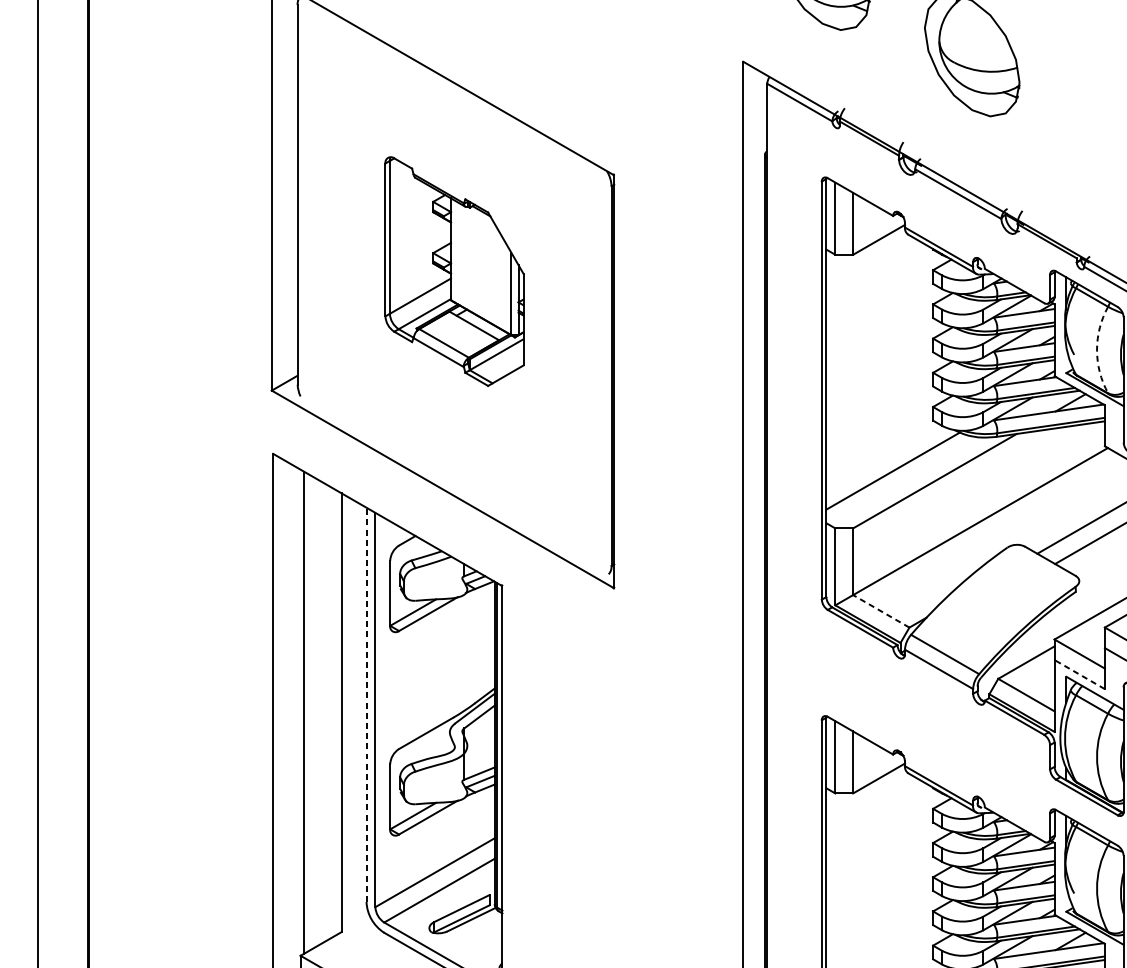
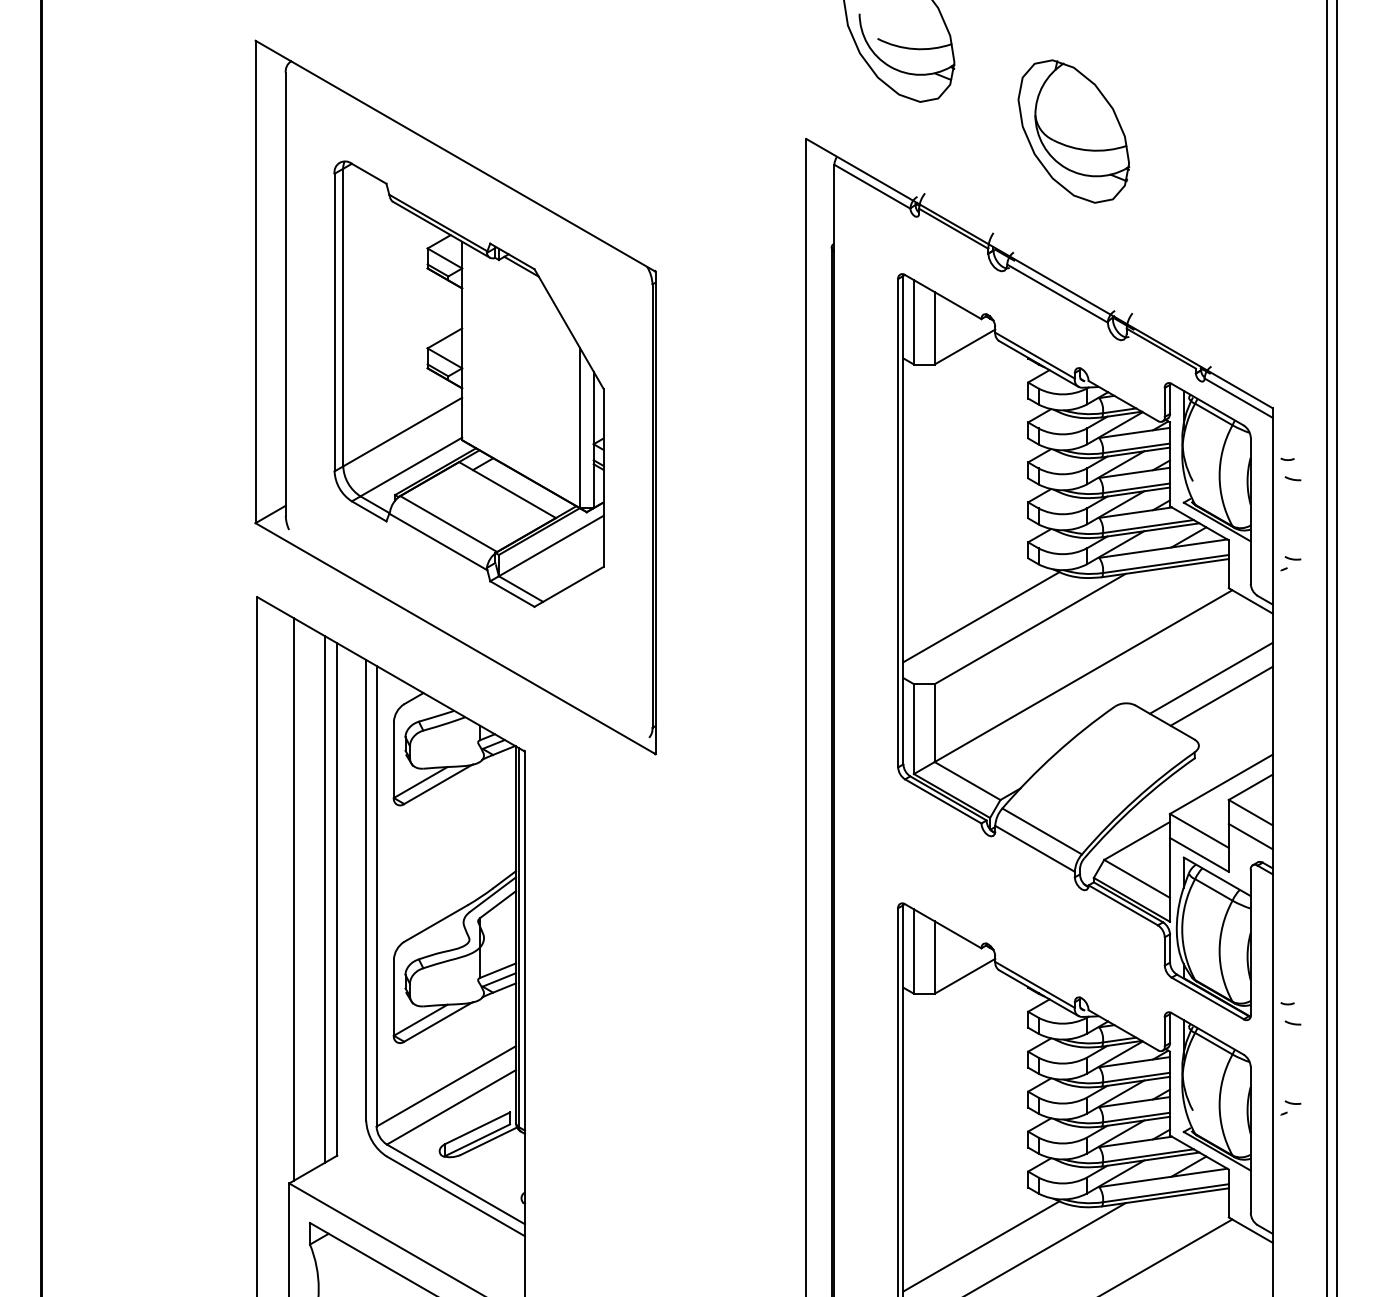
part: (454, 271) -> (468, 383), size x1.67
arc: (1096, 349) -> (1219, 475), dashed -> solid
line: (881, 611) -> (967, 781), dashed -> solid
line: (1079, 674) -> (1199, 854), dashed -> solid
line: (366, 704) -> (366, 889), dashed -> solid
line: (331, 712) -> (325, 899), added

